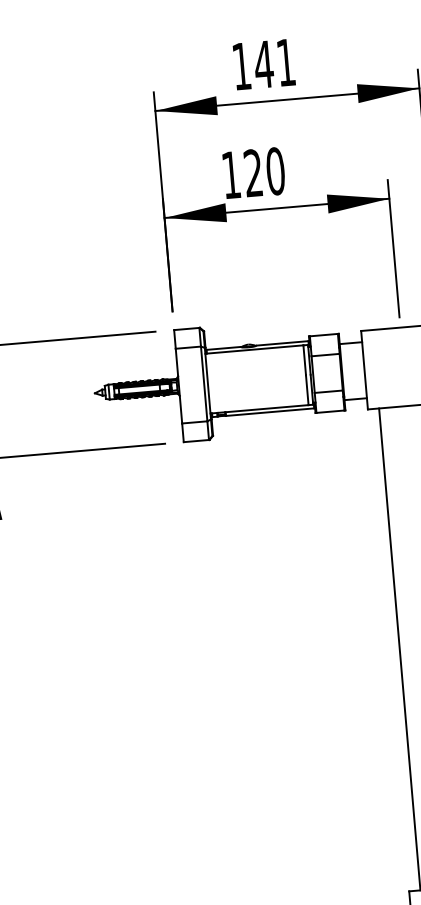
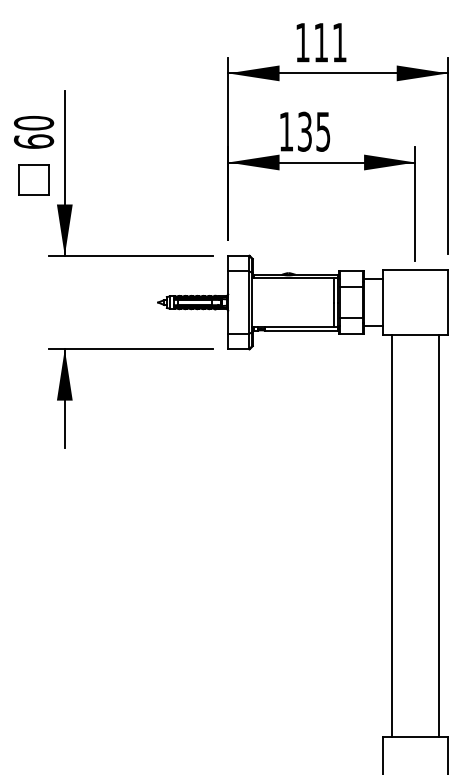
text: (263, 64) -> (320, 42), 141 -> 111
text: (263, 171) -> (313, 131), 120 -> 135

